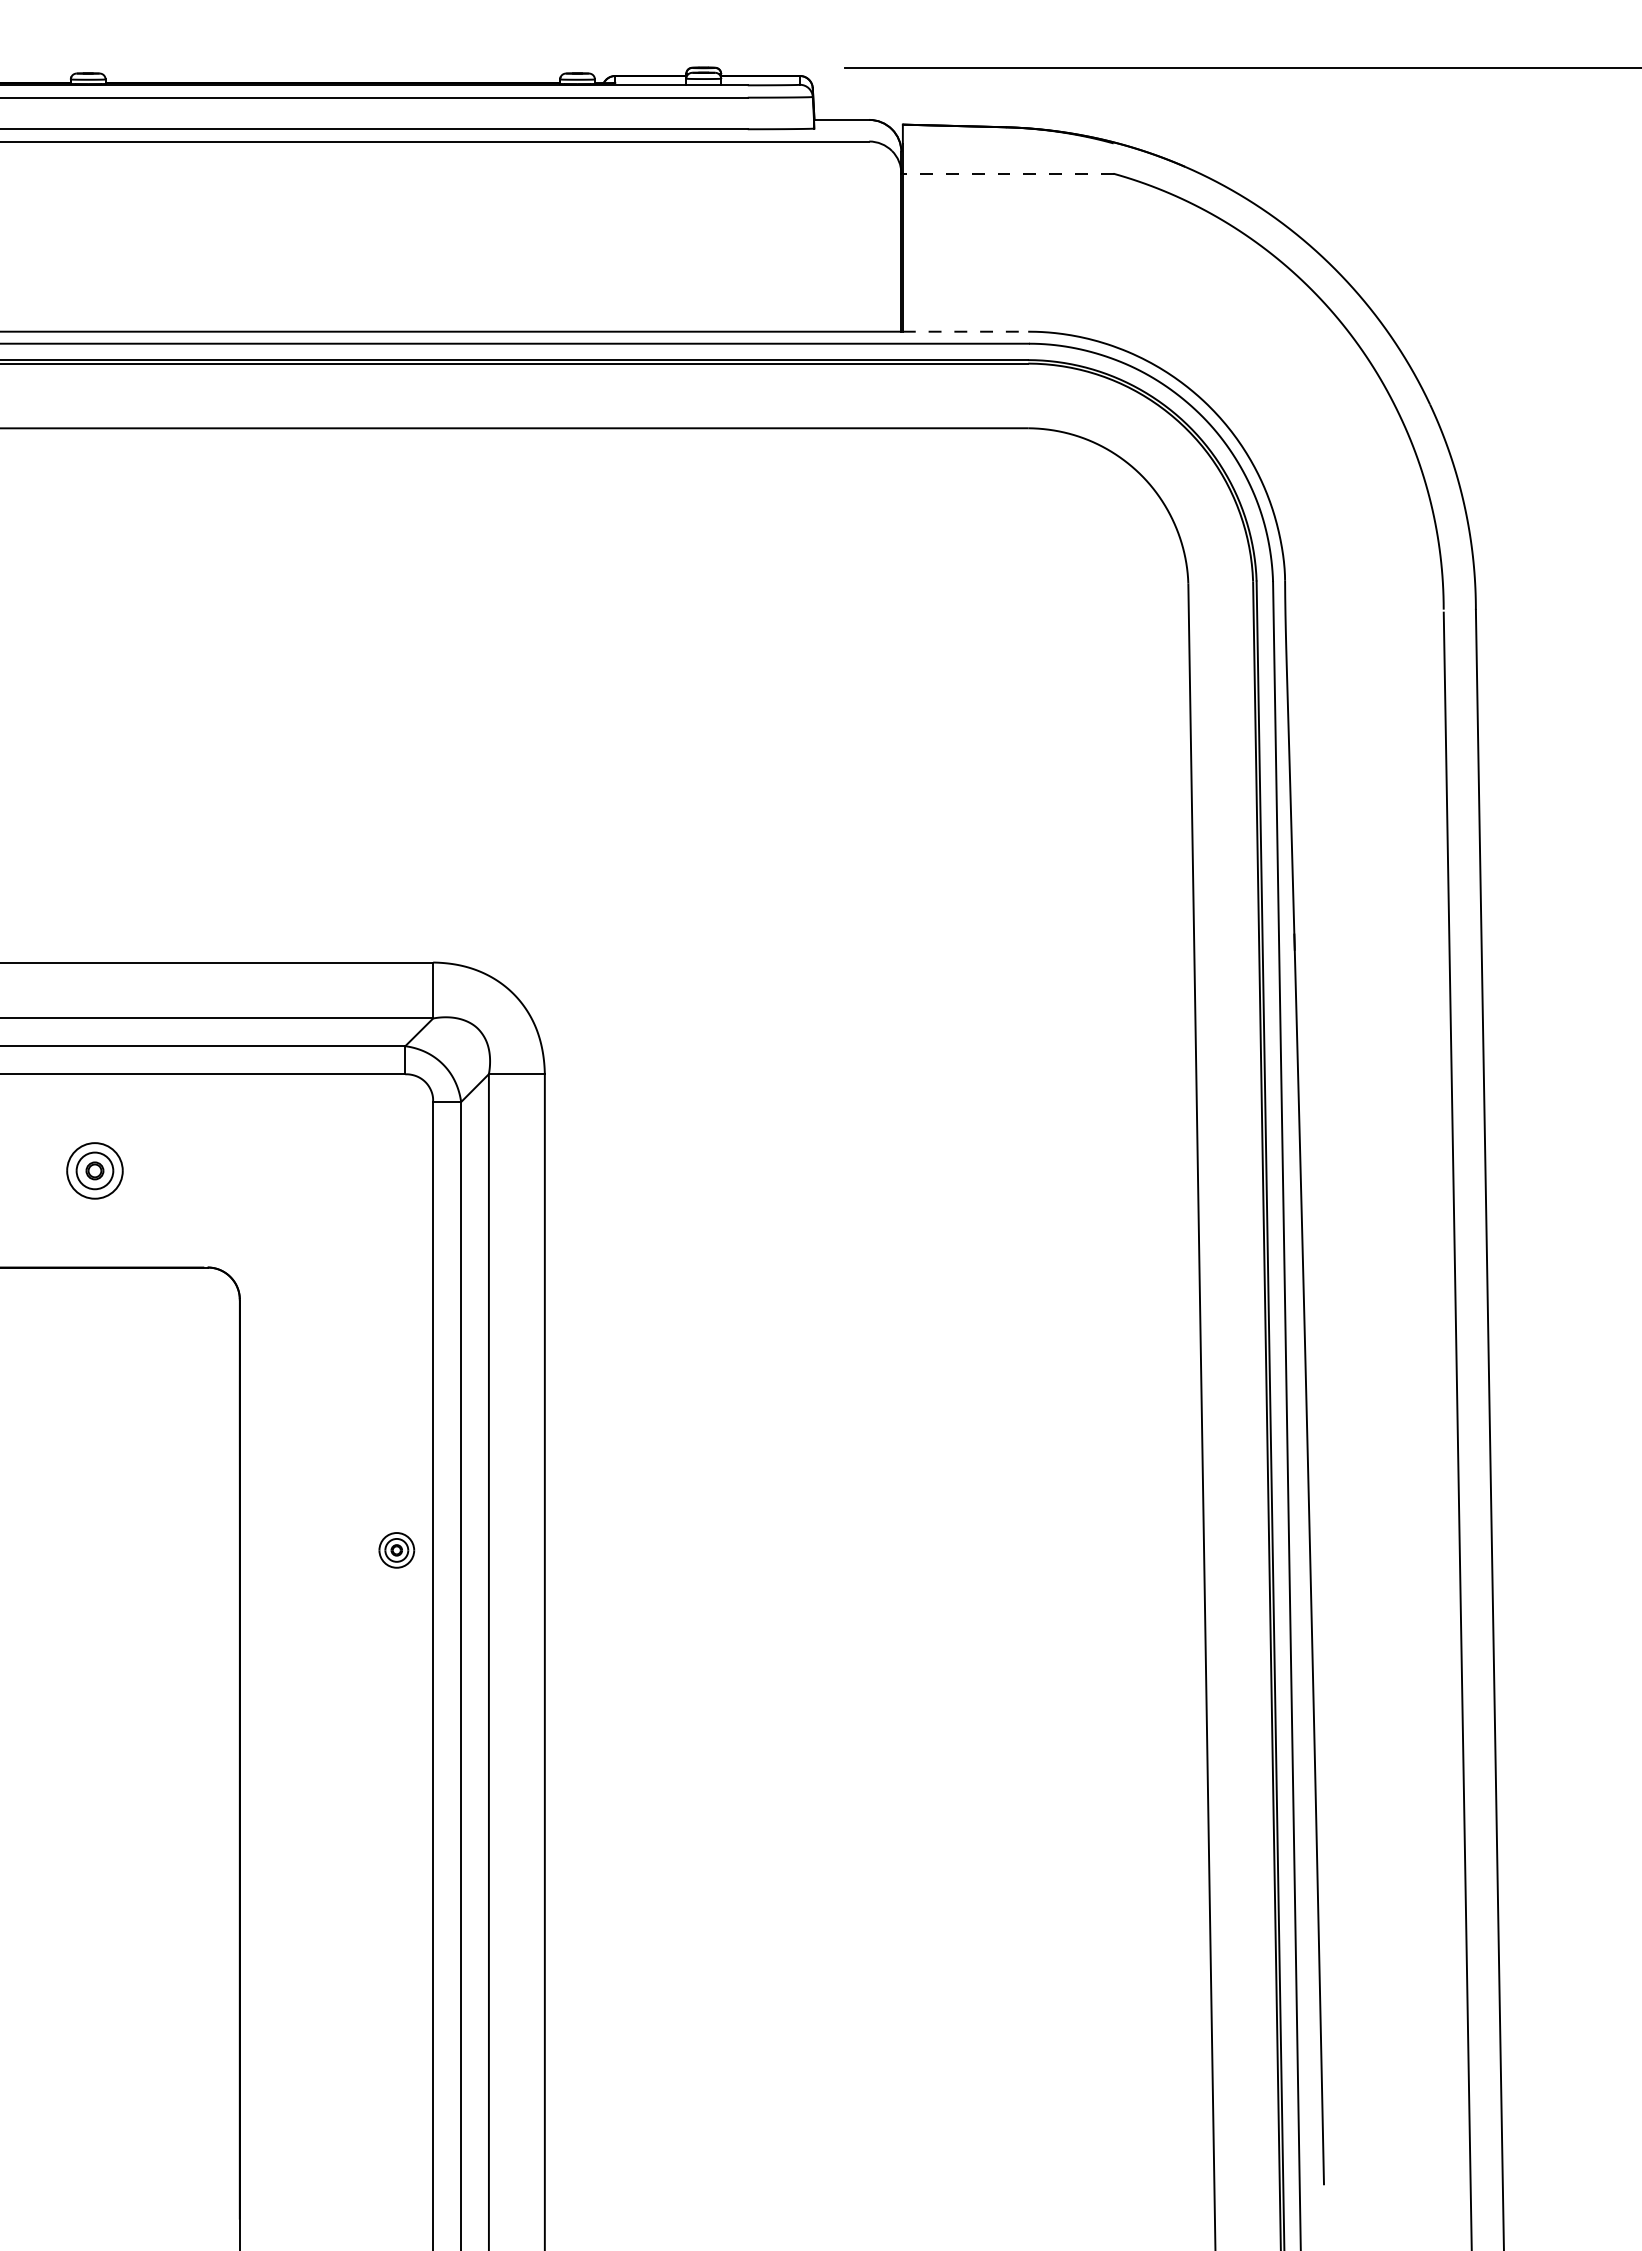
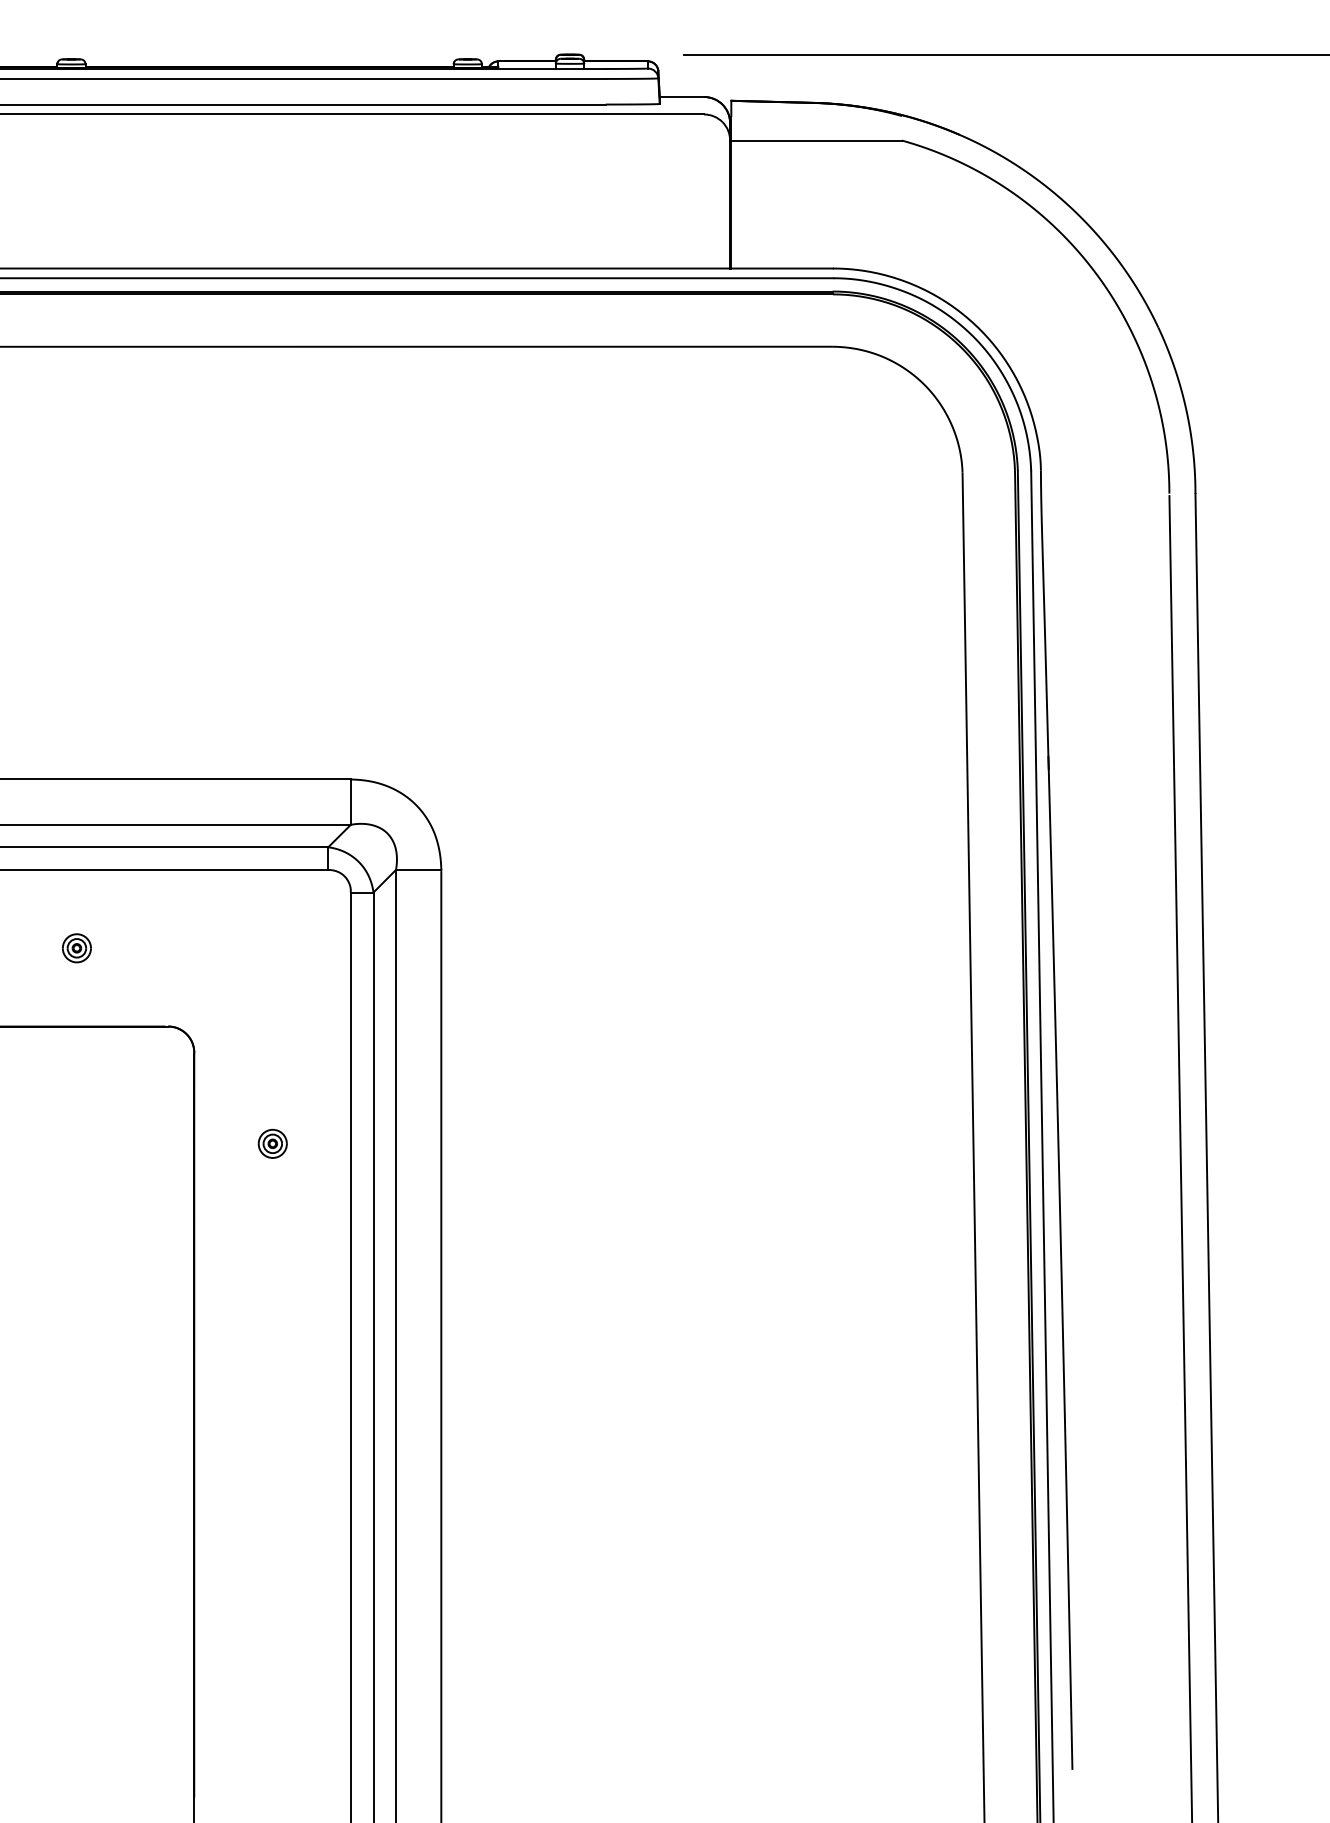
line: (1007, 173) -> (816, 140), dashed -> solid
line: (965, 331) -> (782, 268), dashed -> solid
part: (94, 1170) -> (76, 947), size x0.62
part: (396, 1550) -> (272, 1143), moved

